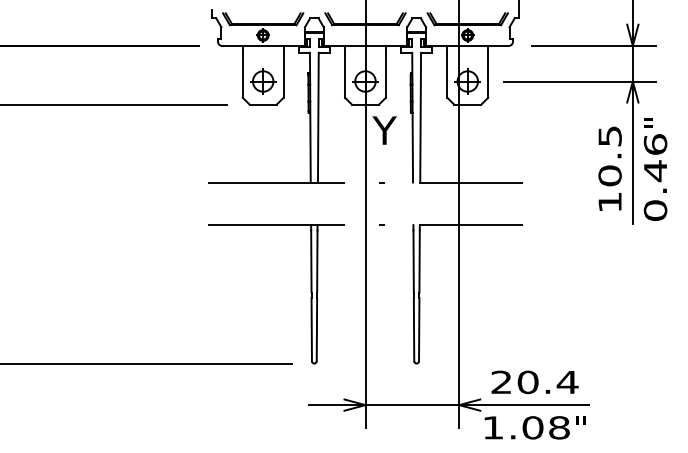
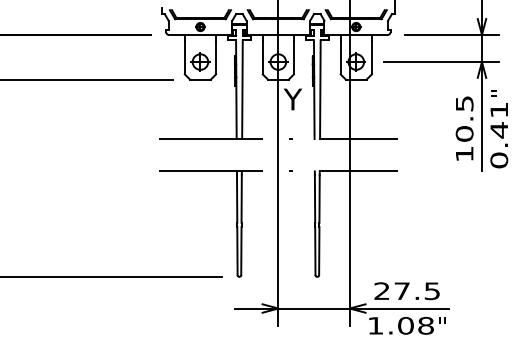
text: (655, 143) -> (499, 109), 0.46 -> 0.41
text: (548, 382) -> (417, 291), 20.4 -> 27.5

